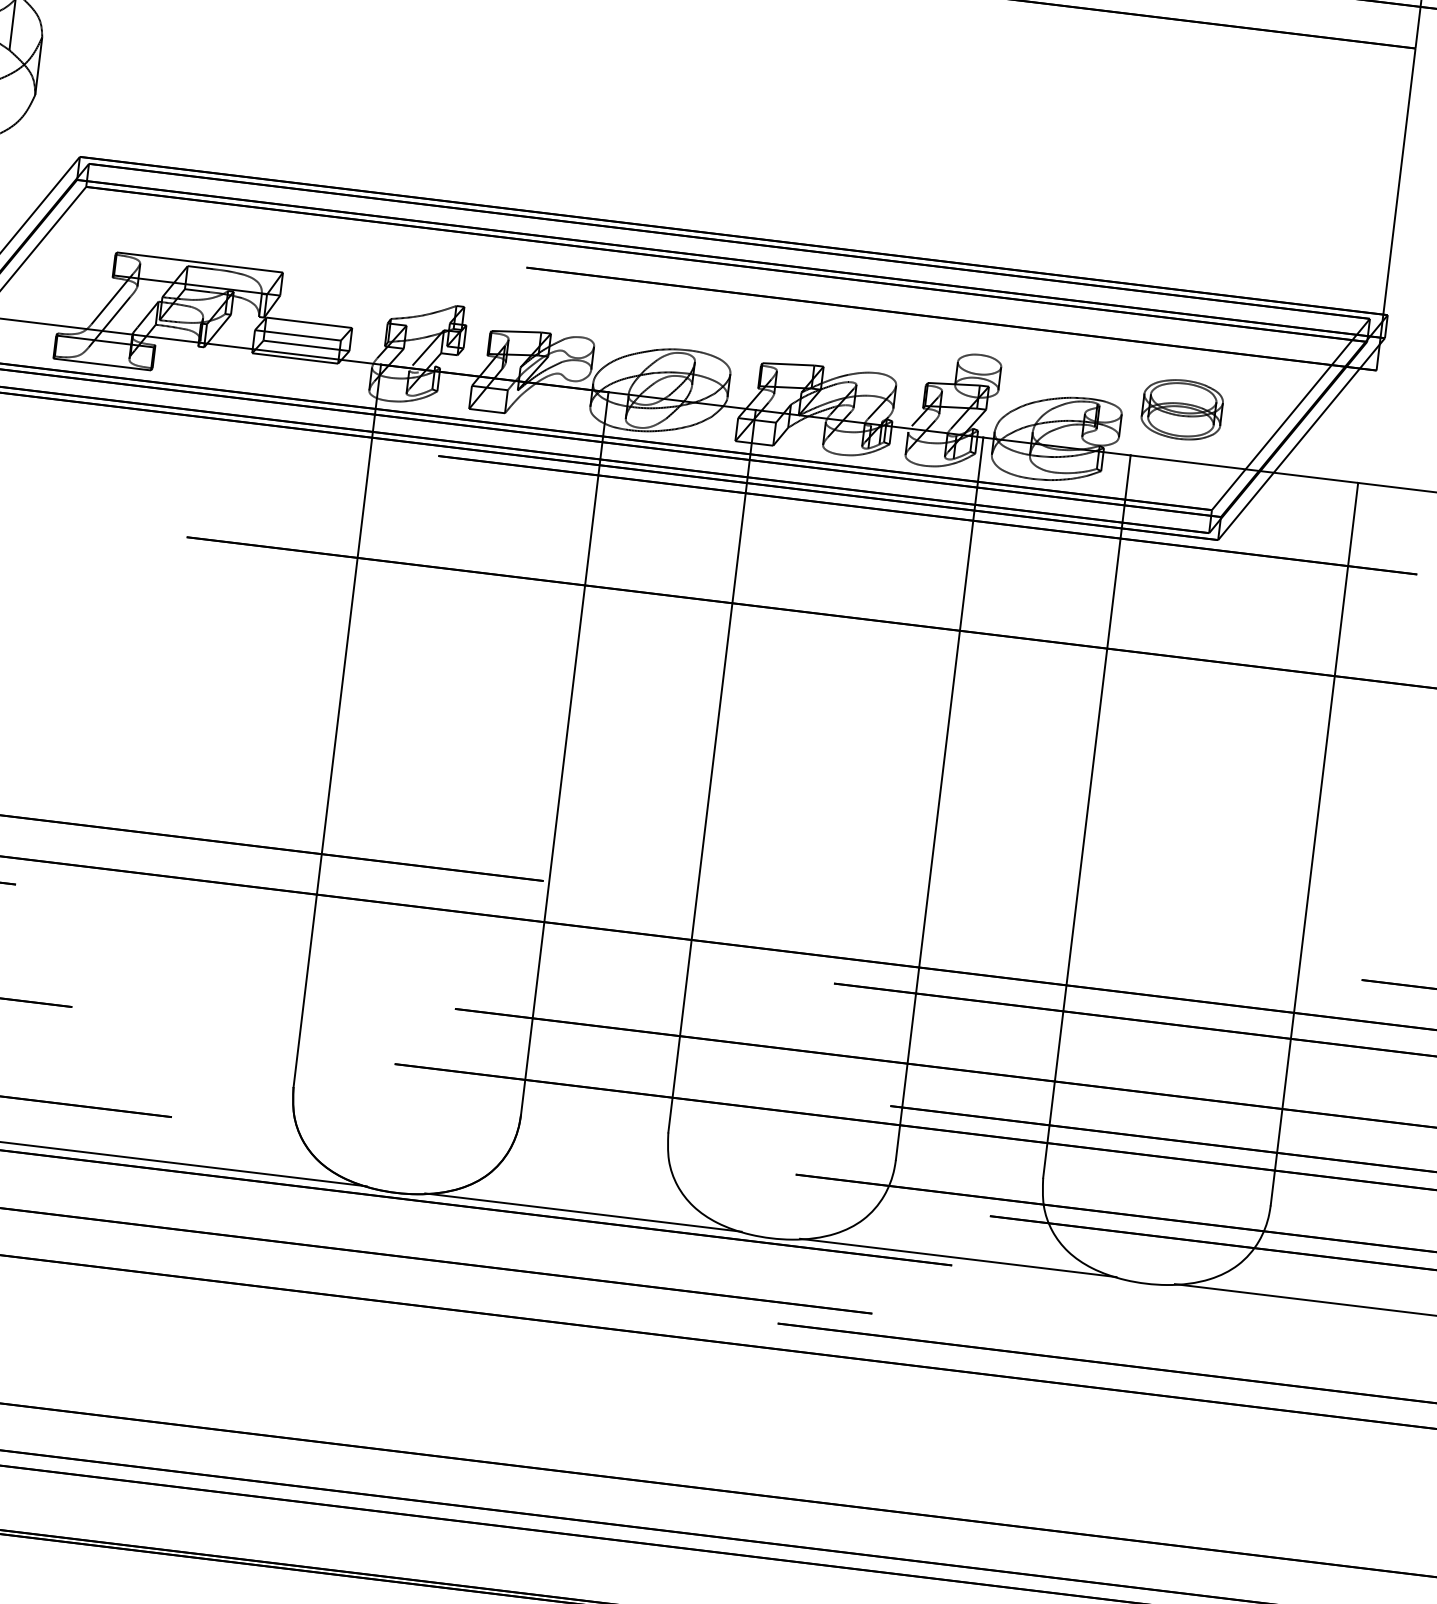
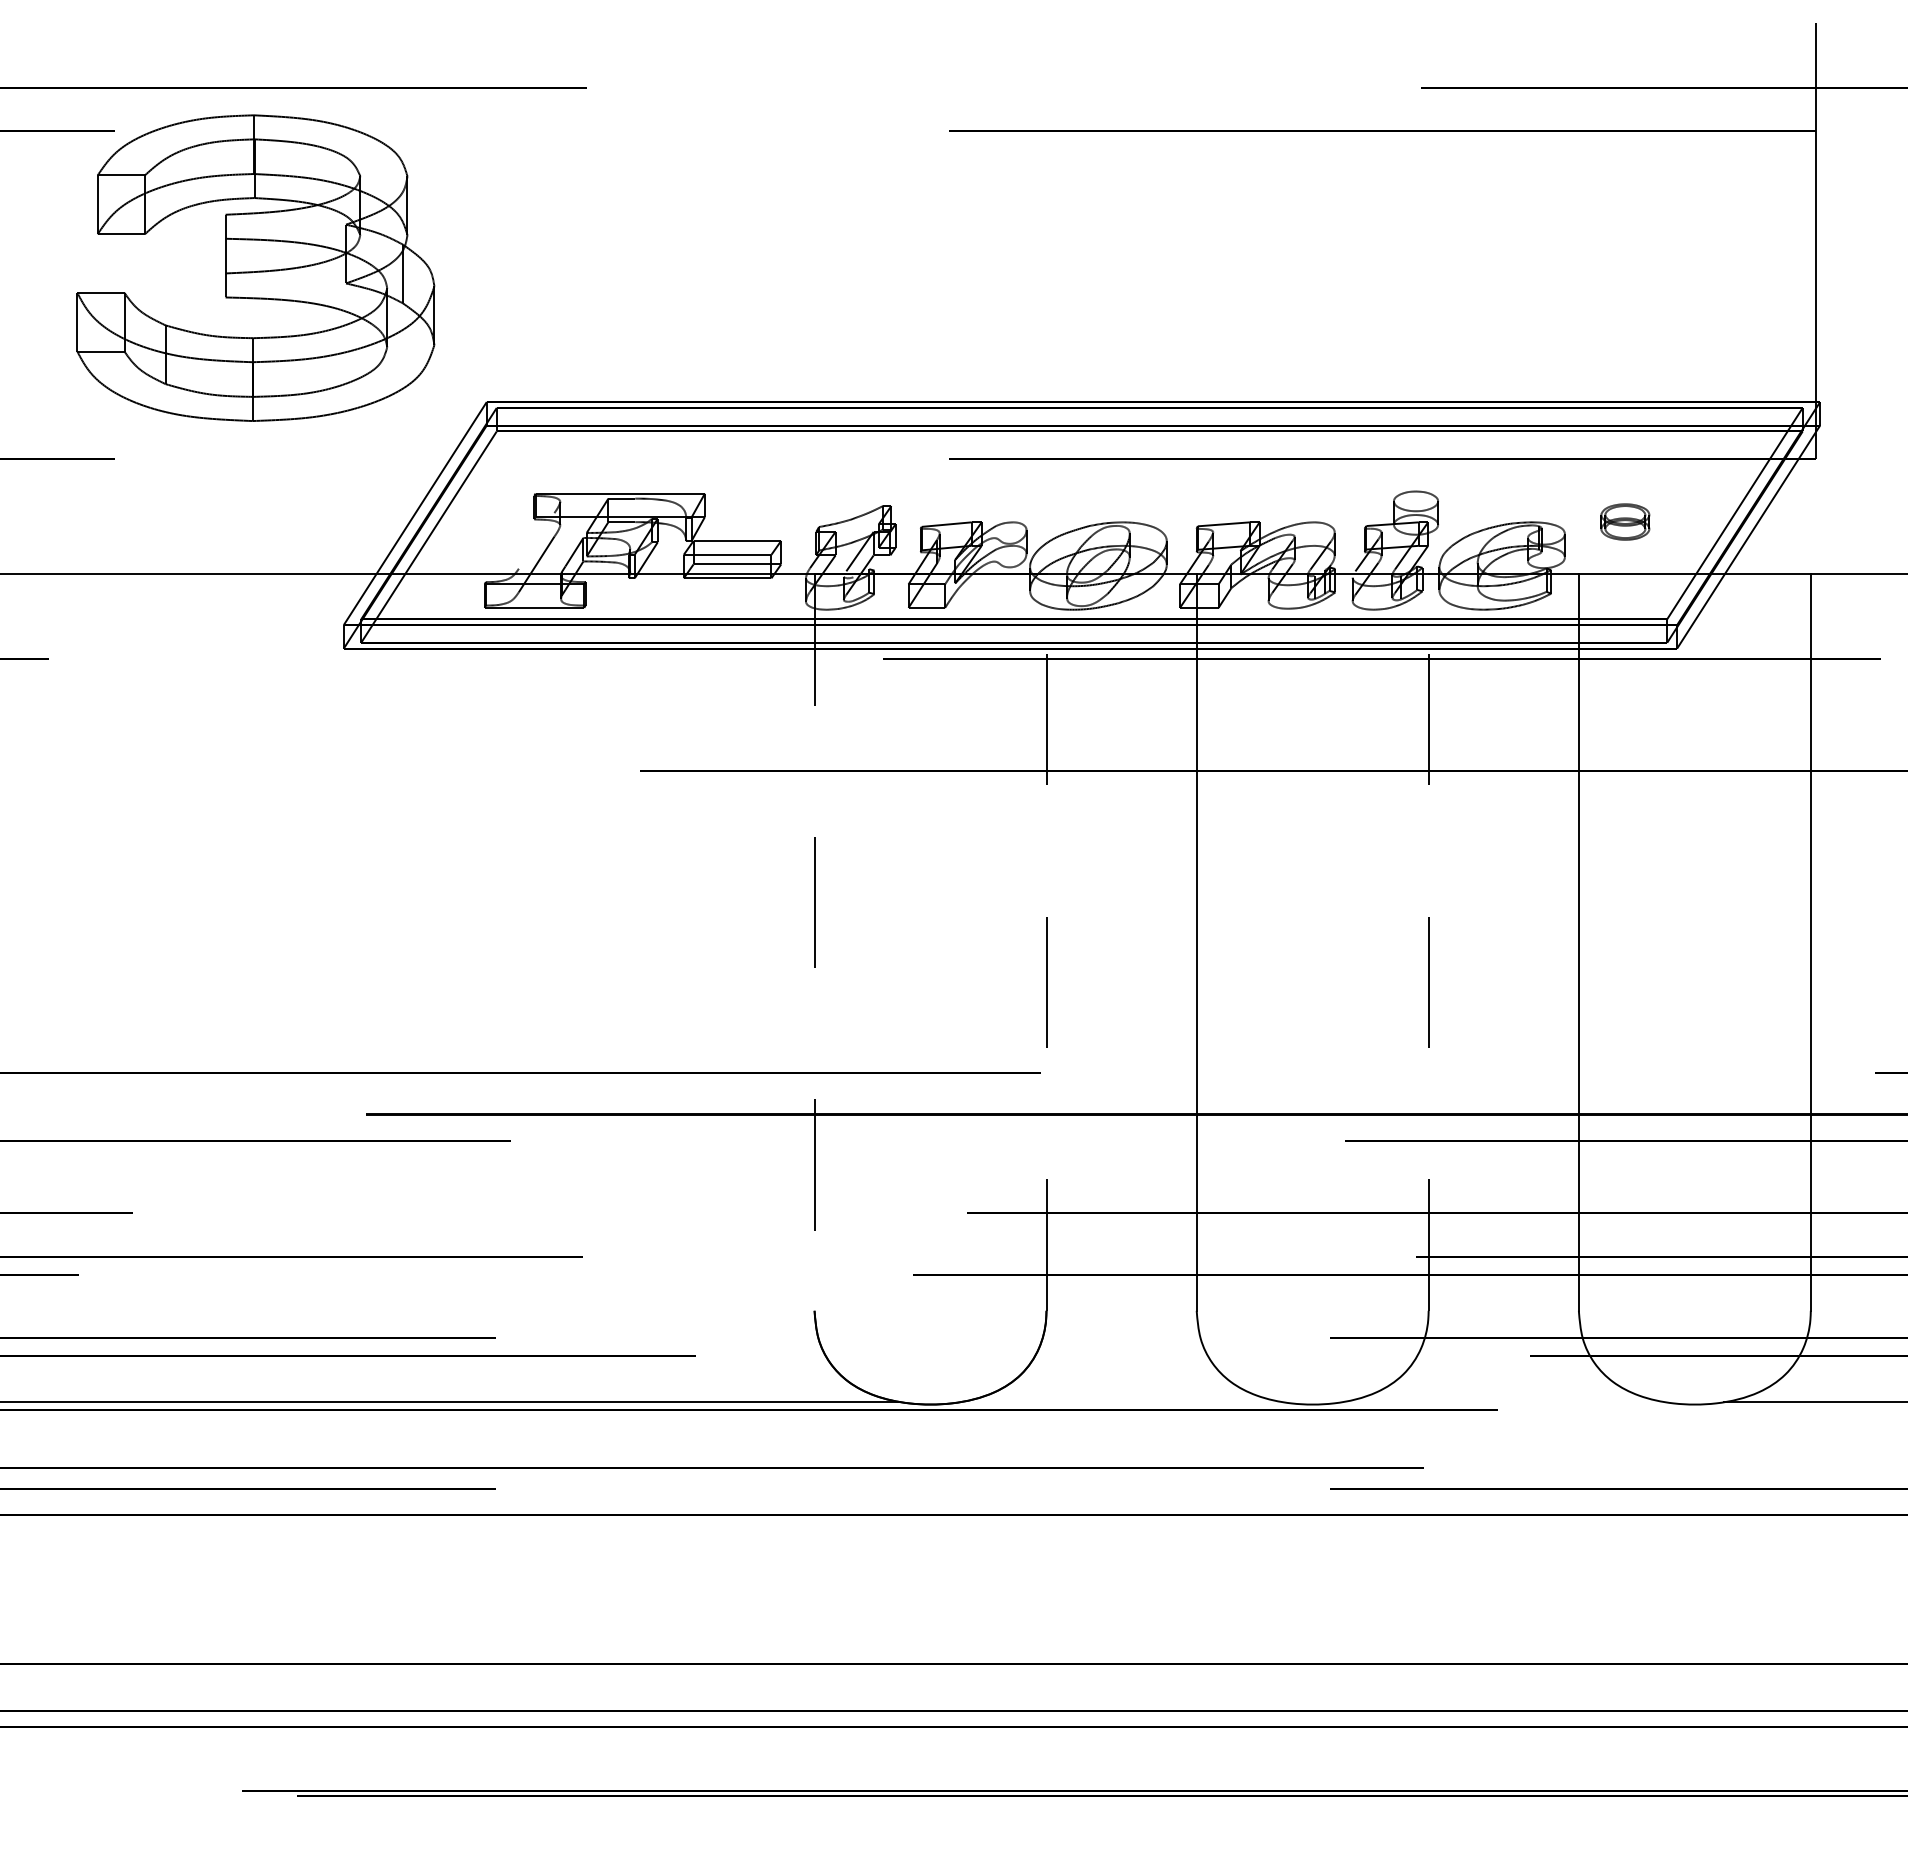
line: (112, 298) -> (536, 540), removed
part: (1182, 409) -> (1625, 521), size x0.6
line: (337, 725) -> (814, 942), solid -> dashed
line: (564, 753) -> (1046, 942), solid -> dashed
line: (939, 798) -> (1428, 942), solid -> dashed
line: (582, 1212) -> (1120, 1401), removed
line: (958, 1257) -> (1503, 1401), removed

